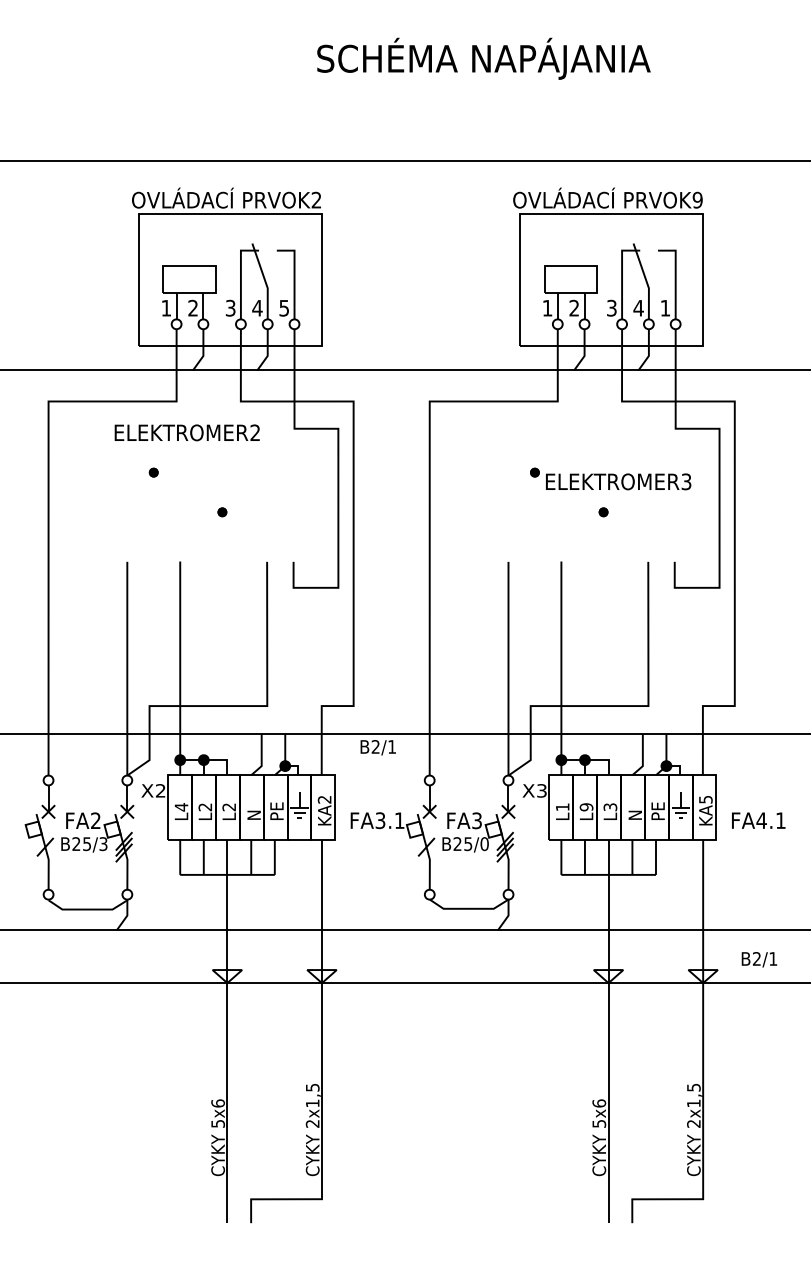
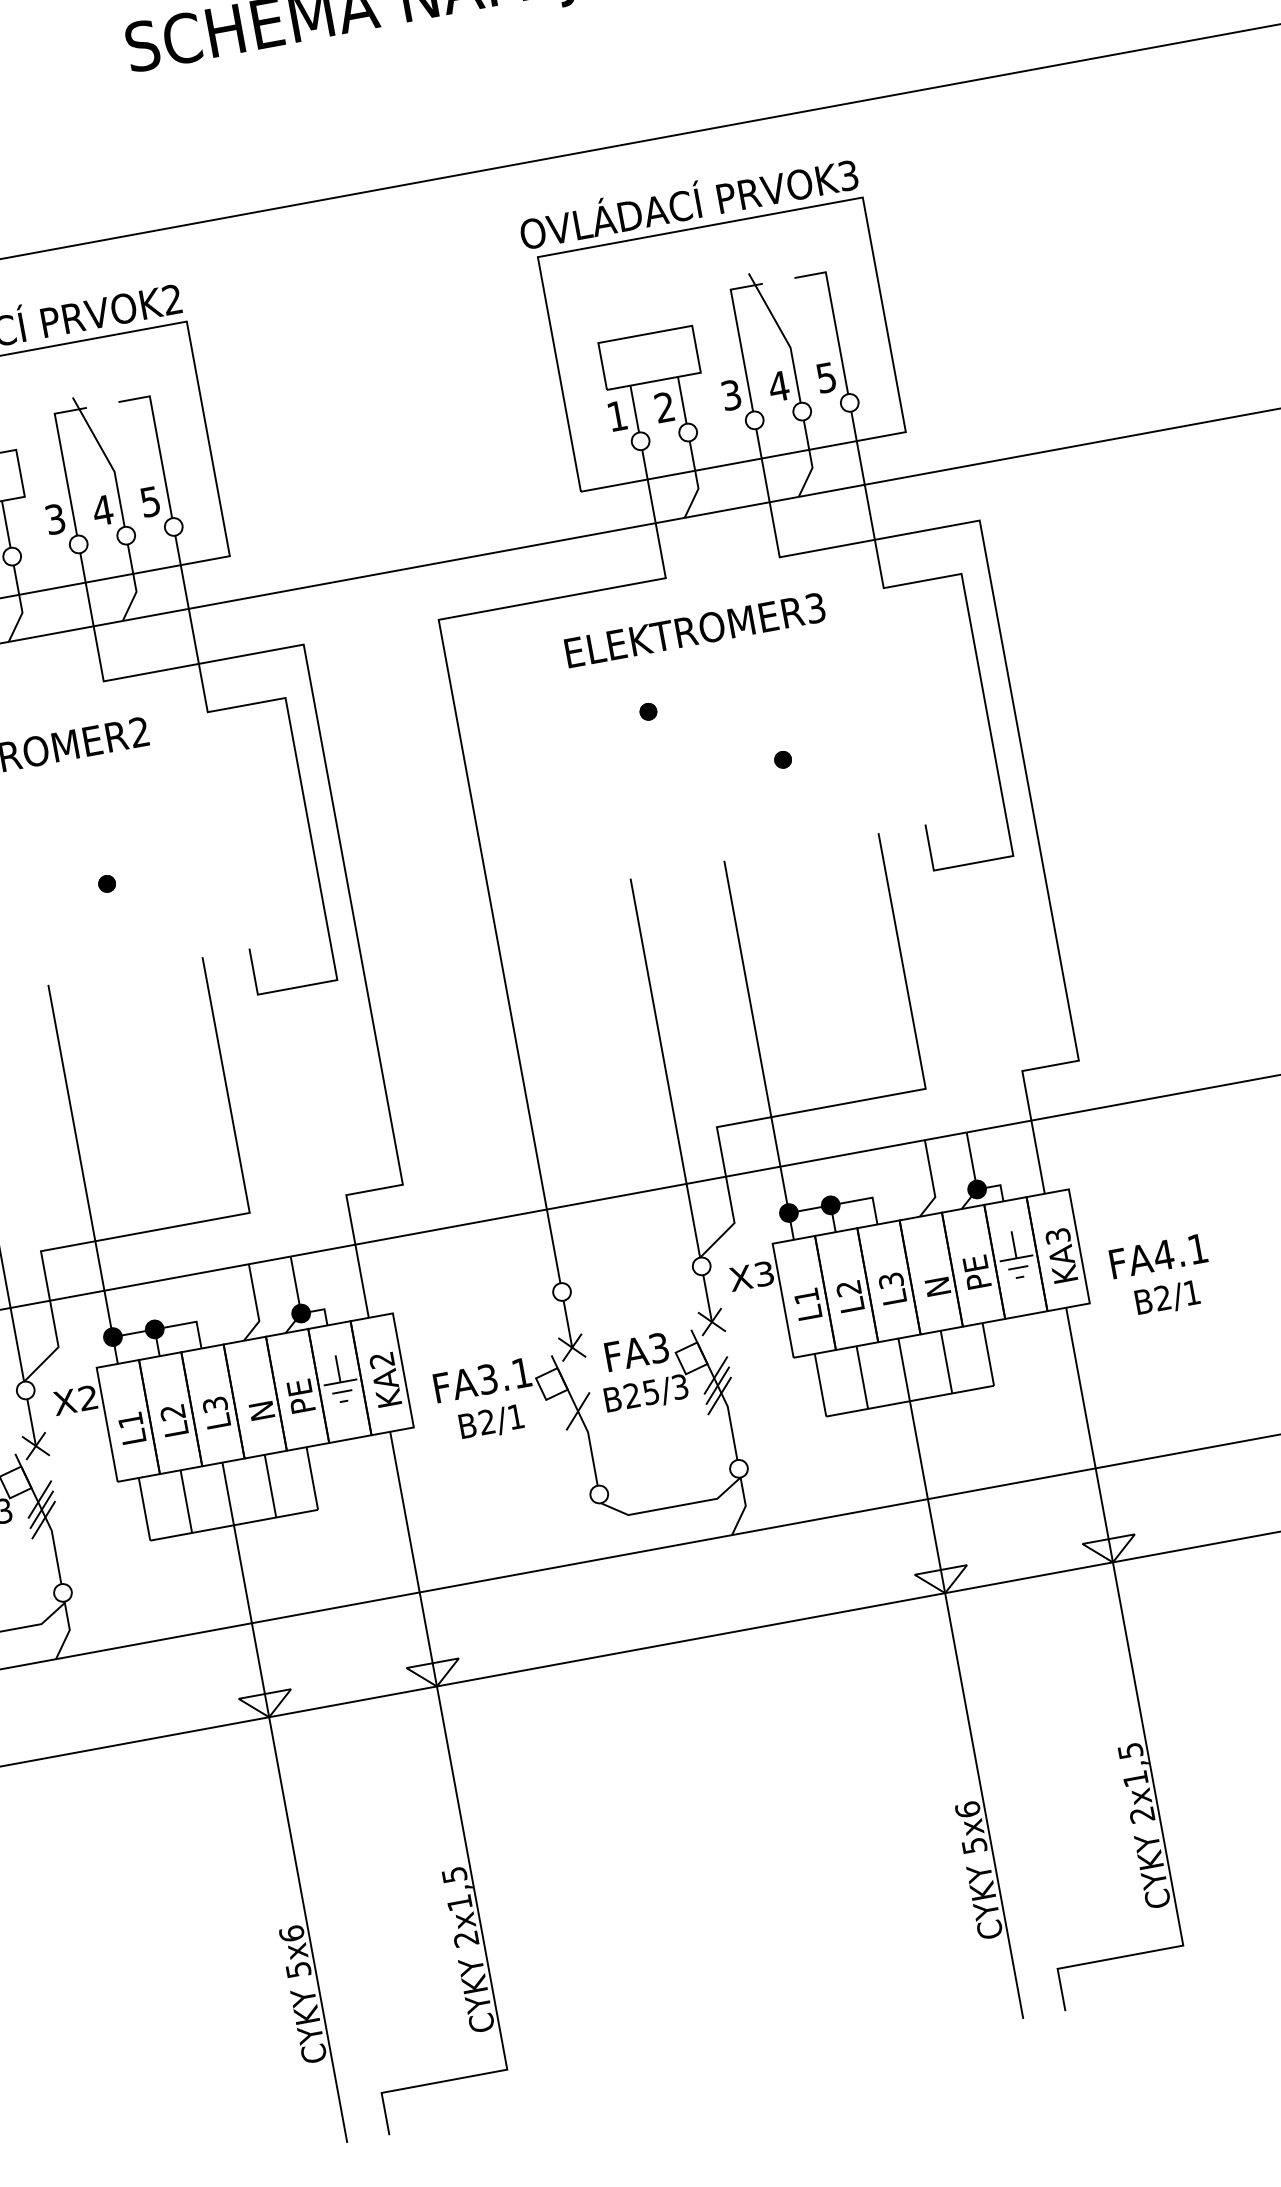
text: (697, 200) -> (848, 176), PRVOK9 -> PRVOK3
text: (665, 308) -> (826, 378), 1 -> 5
text: (618, 481) -> (694, 629), moved
text: (377, 747) -> (490, 1422), moved
text: (705, 799) -> (1057, 1235), KA5 -> KA3
text: (181, 807) -> (130, 1420), L4 -> L1
text: (229, 807) -> (215, 1405), L2 -> L3
text: (586, 807) -> (848, 1288), L9 -> L2
text: (484, 844) -> (680, 1387), B25/0 -> B25/3
text: (759, 959) -> (1167, 1298), moved

